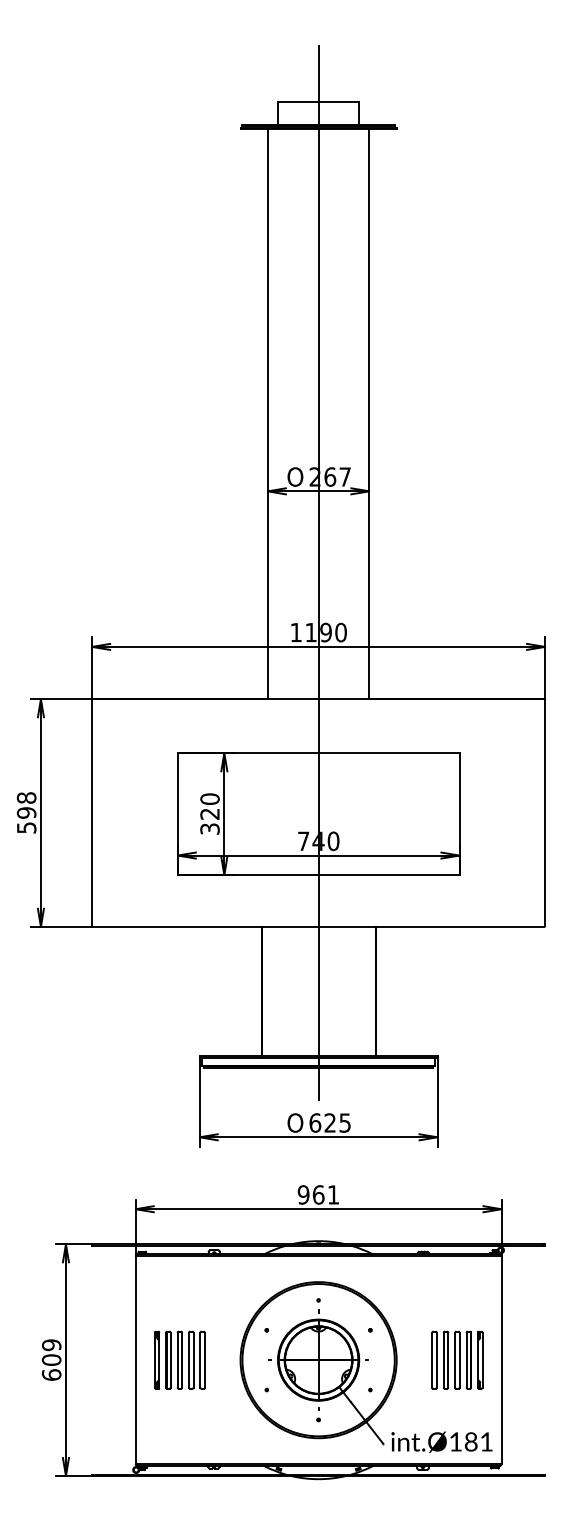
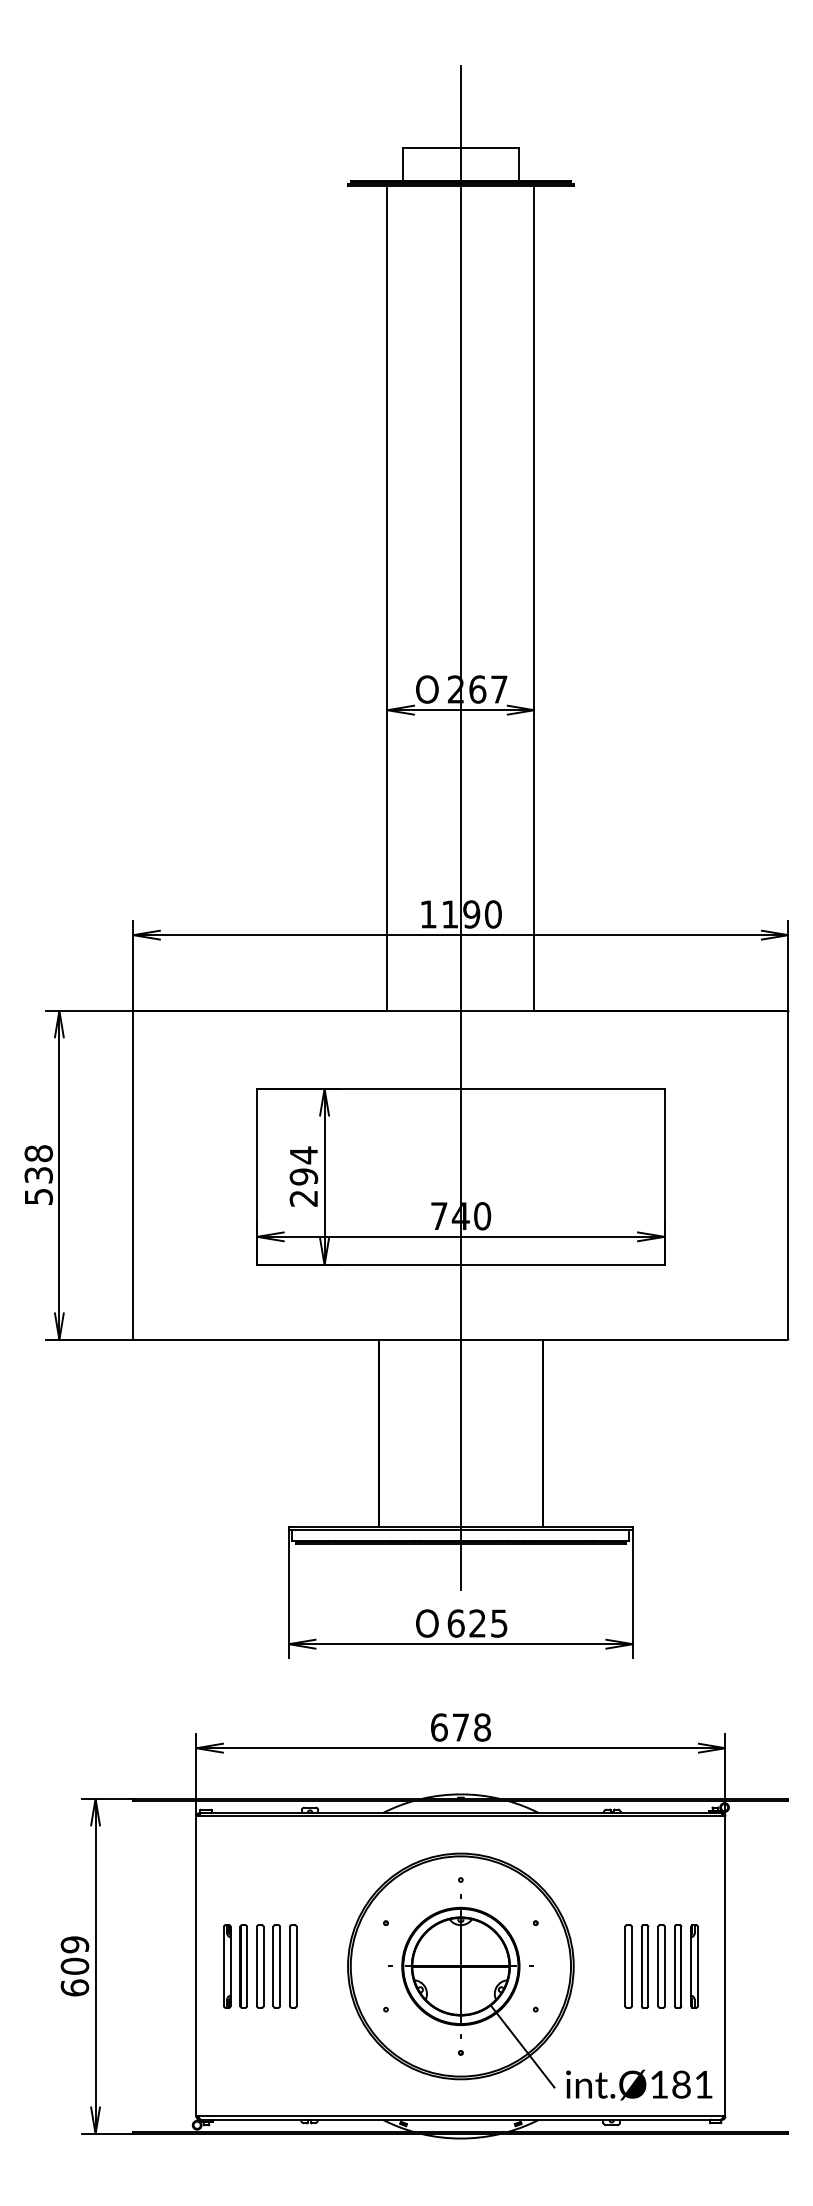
text: (26, 812) -> (38, 1174), 598 -> 538
text: (209, 813) -> (303, 1176), 320 -> 294
text: (318, 1194) -> (460, 1726), 961 -> 678

